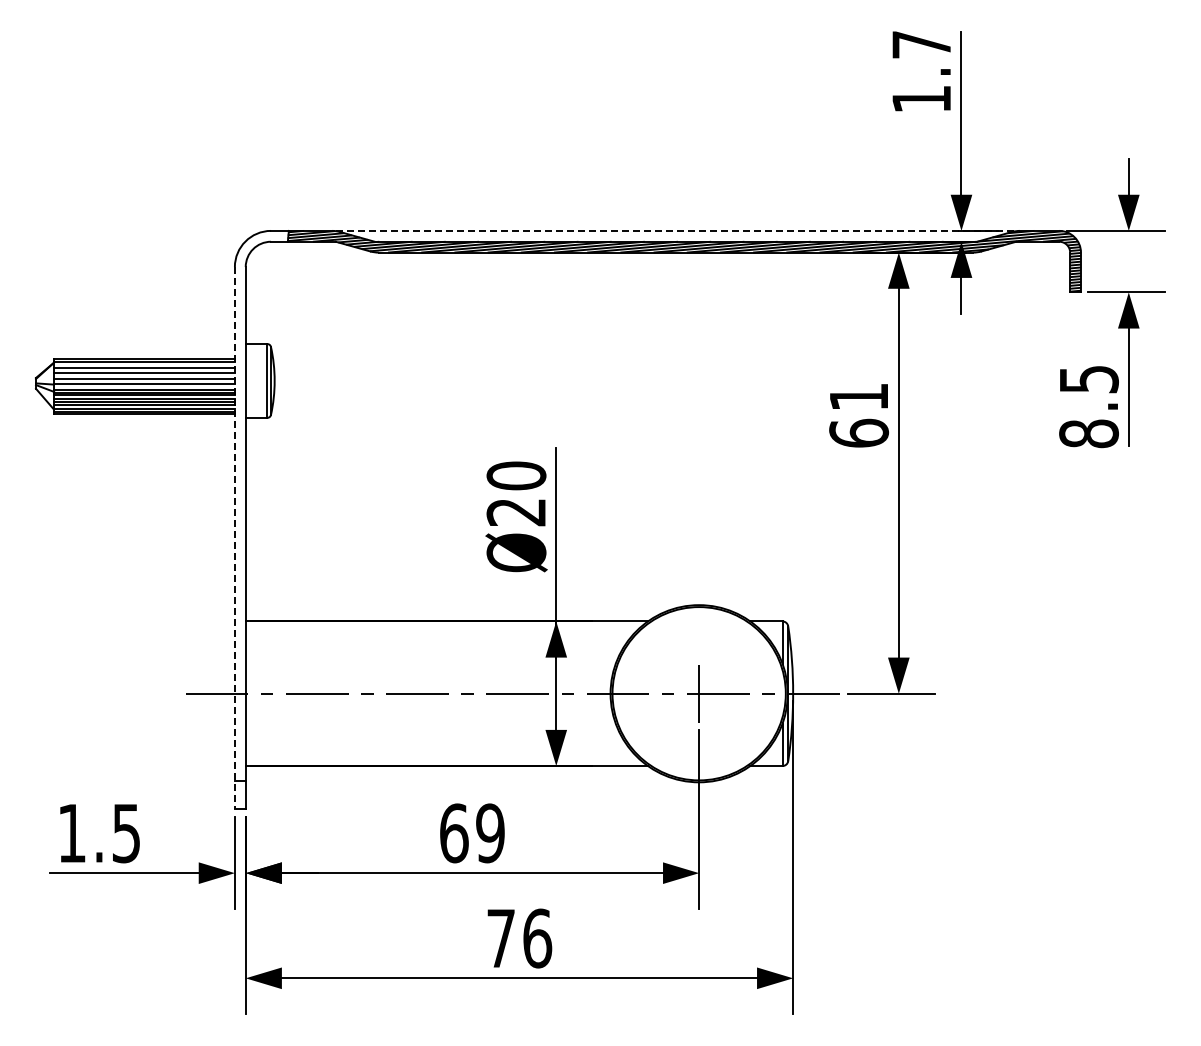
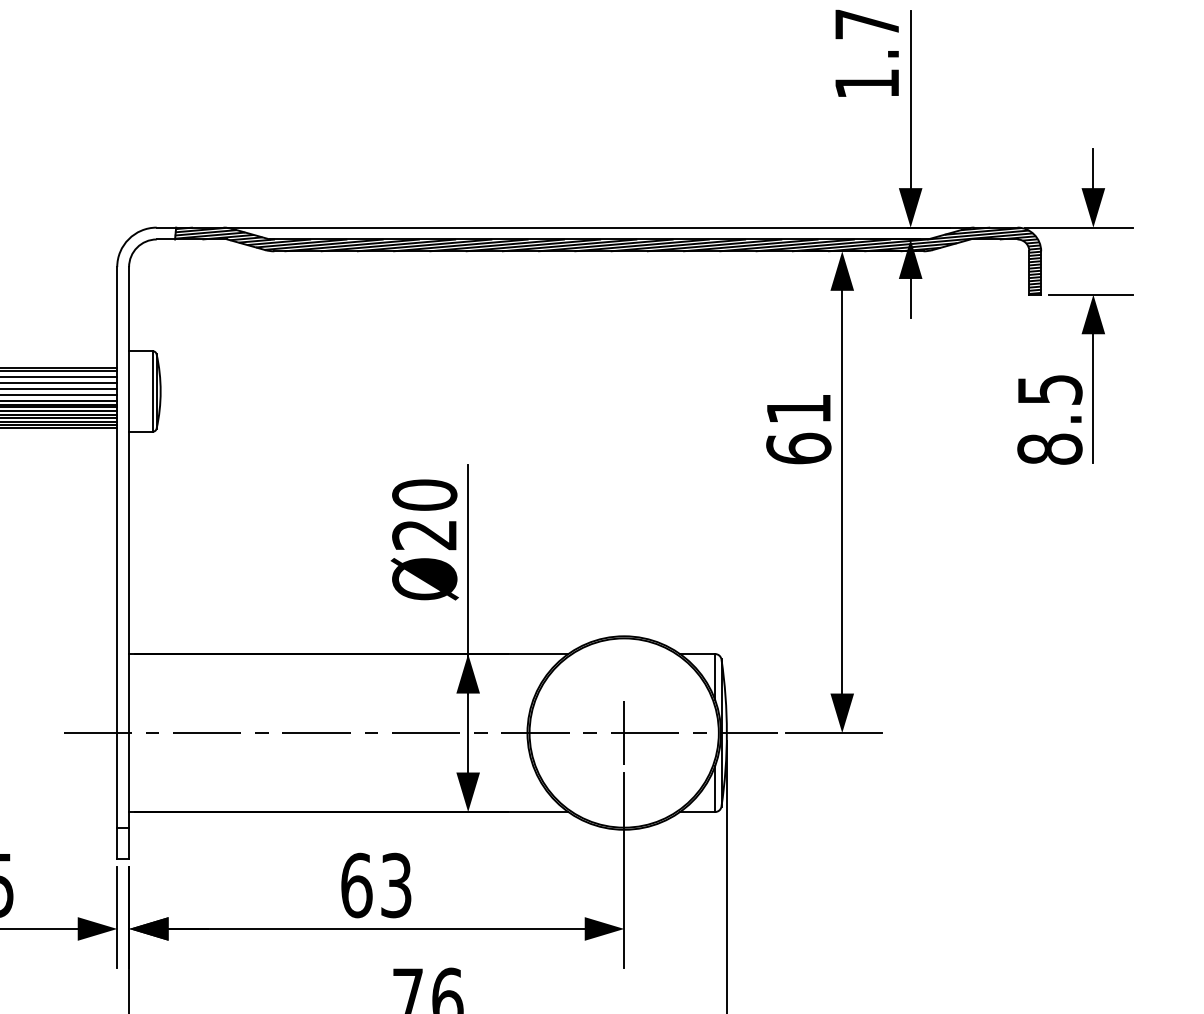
line: (676, 230) -> (599, 227), dashed -> solid
line: (234, 538) -> (116, 563), dashed -> solid
text: (490, 833) -> (396, 885), 69 -> 63

